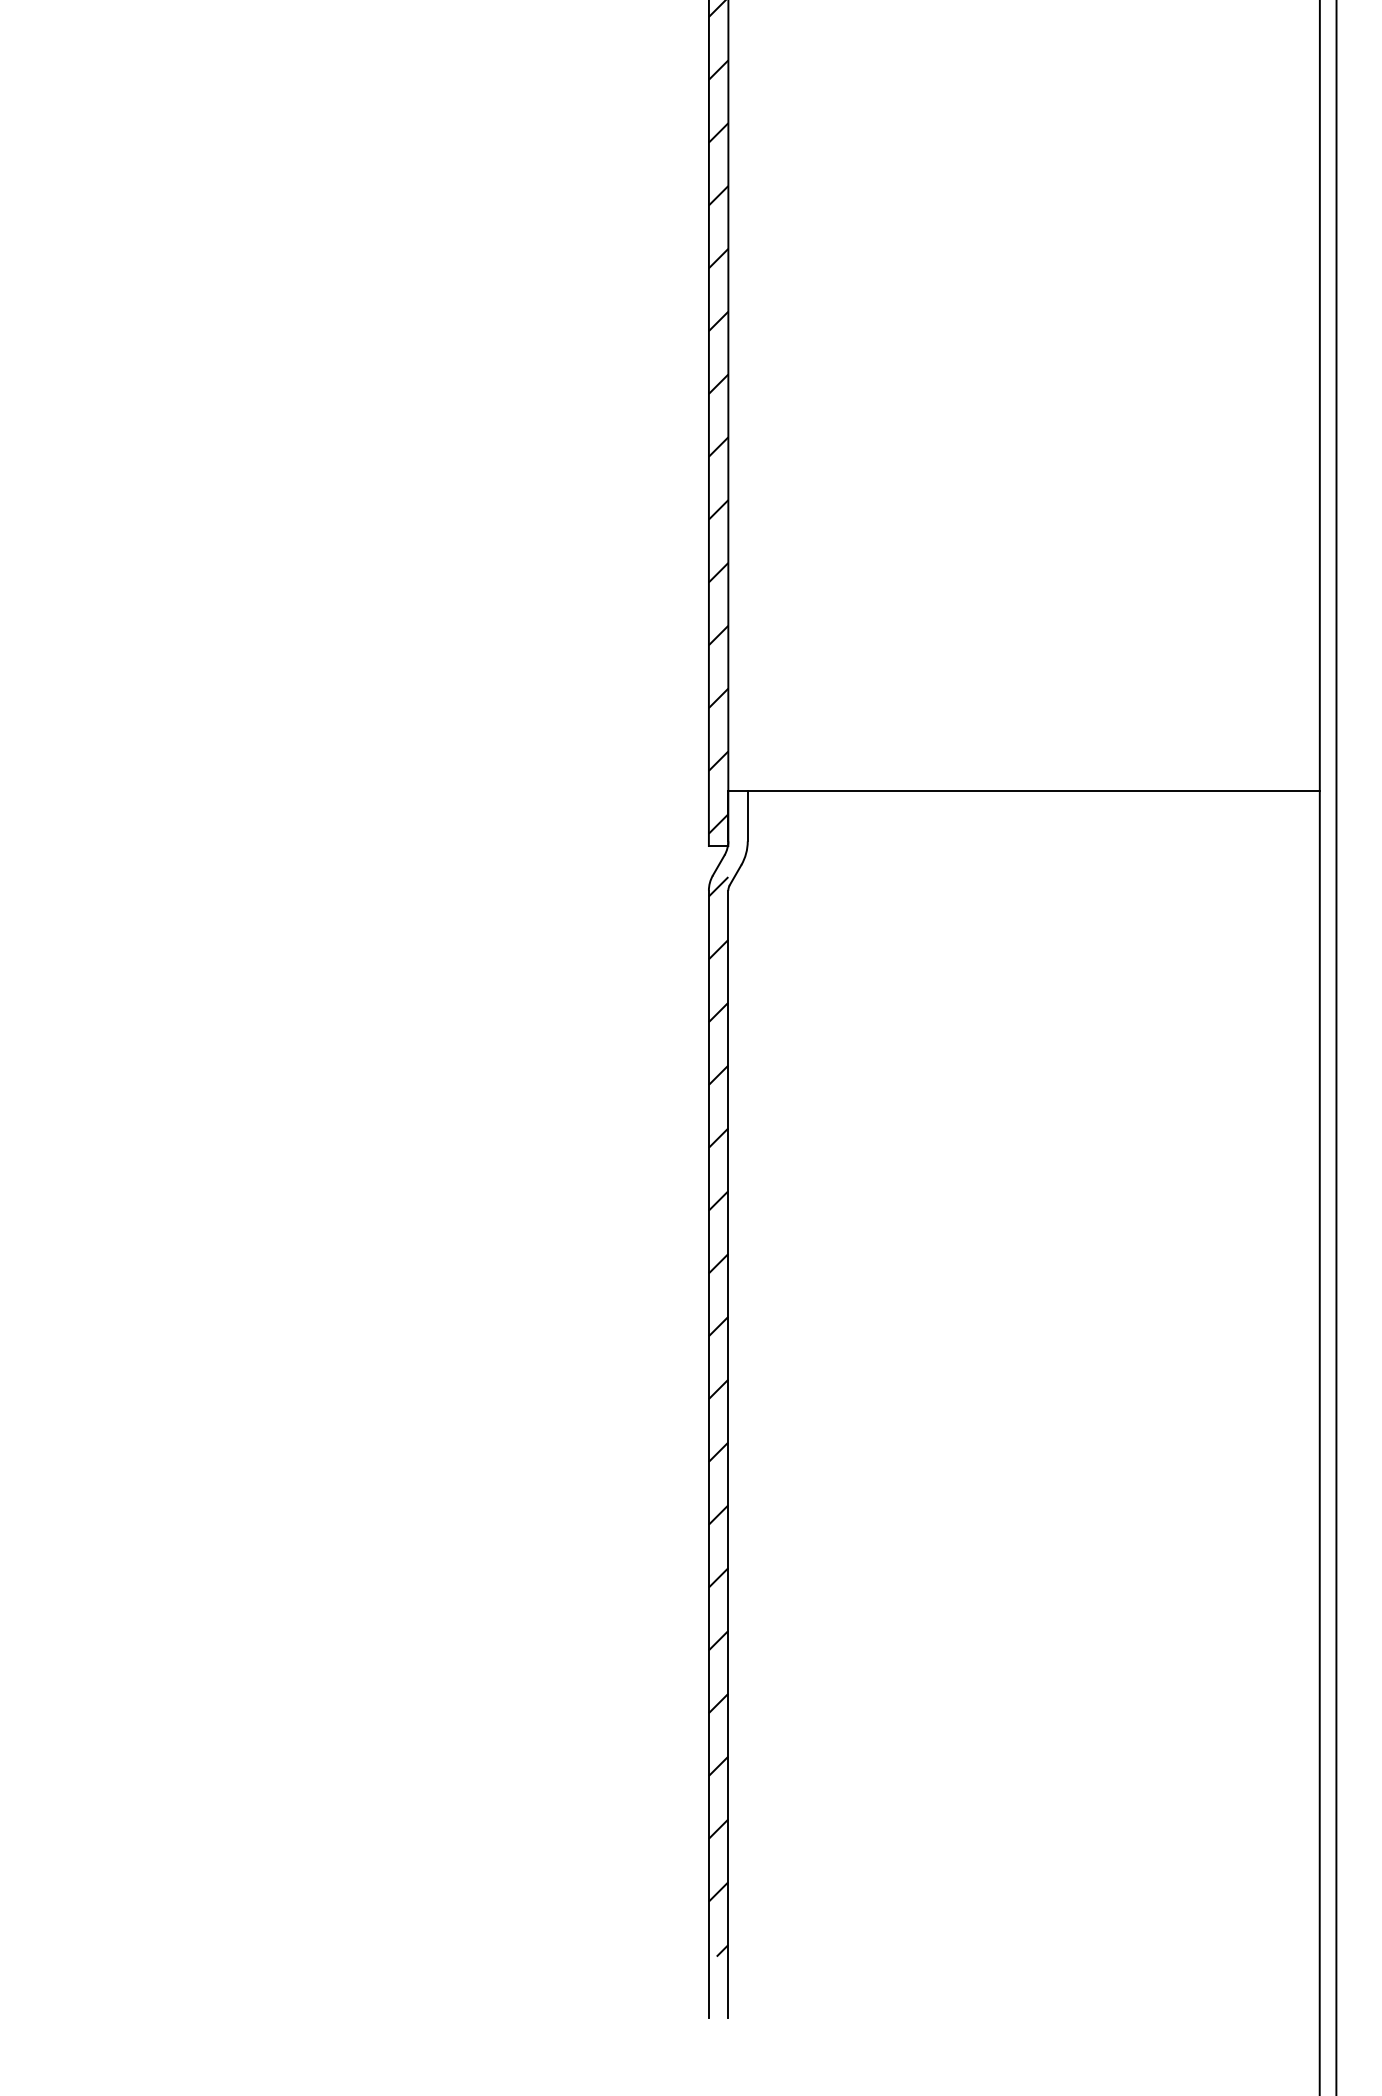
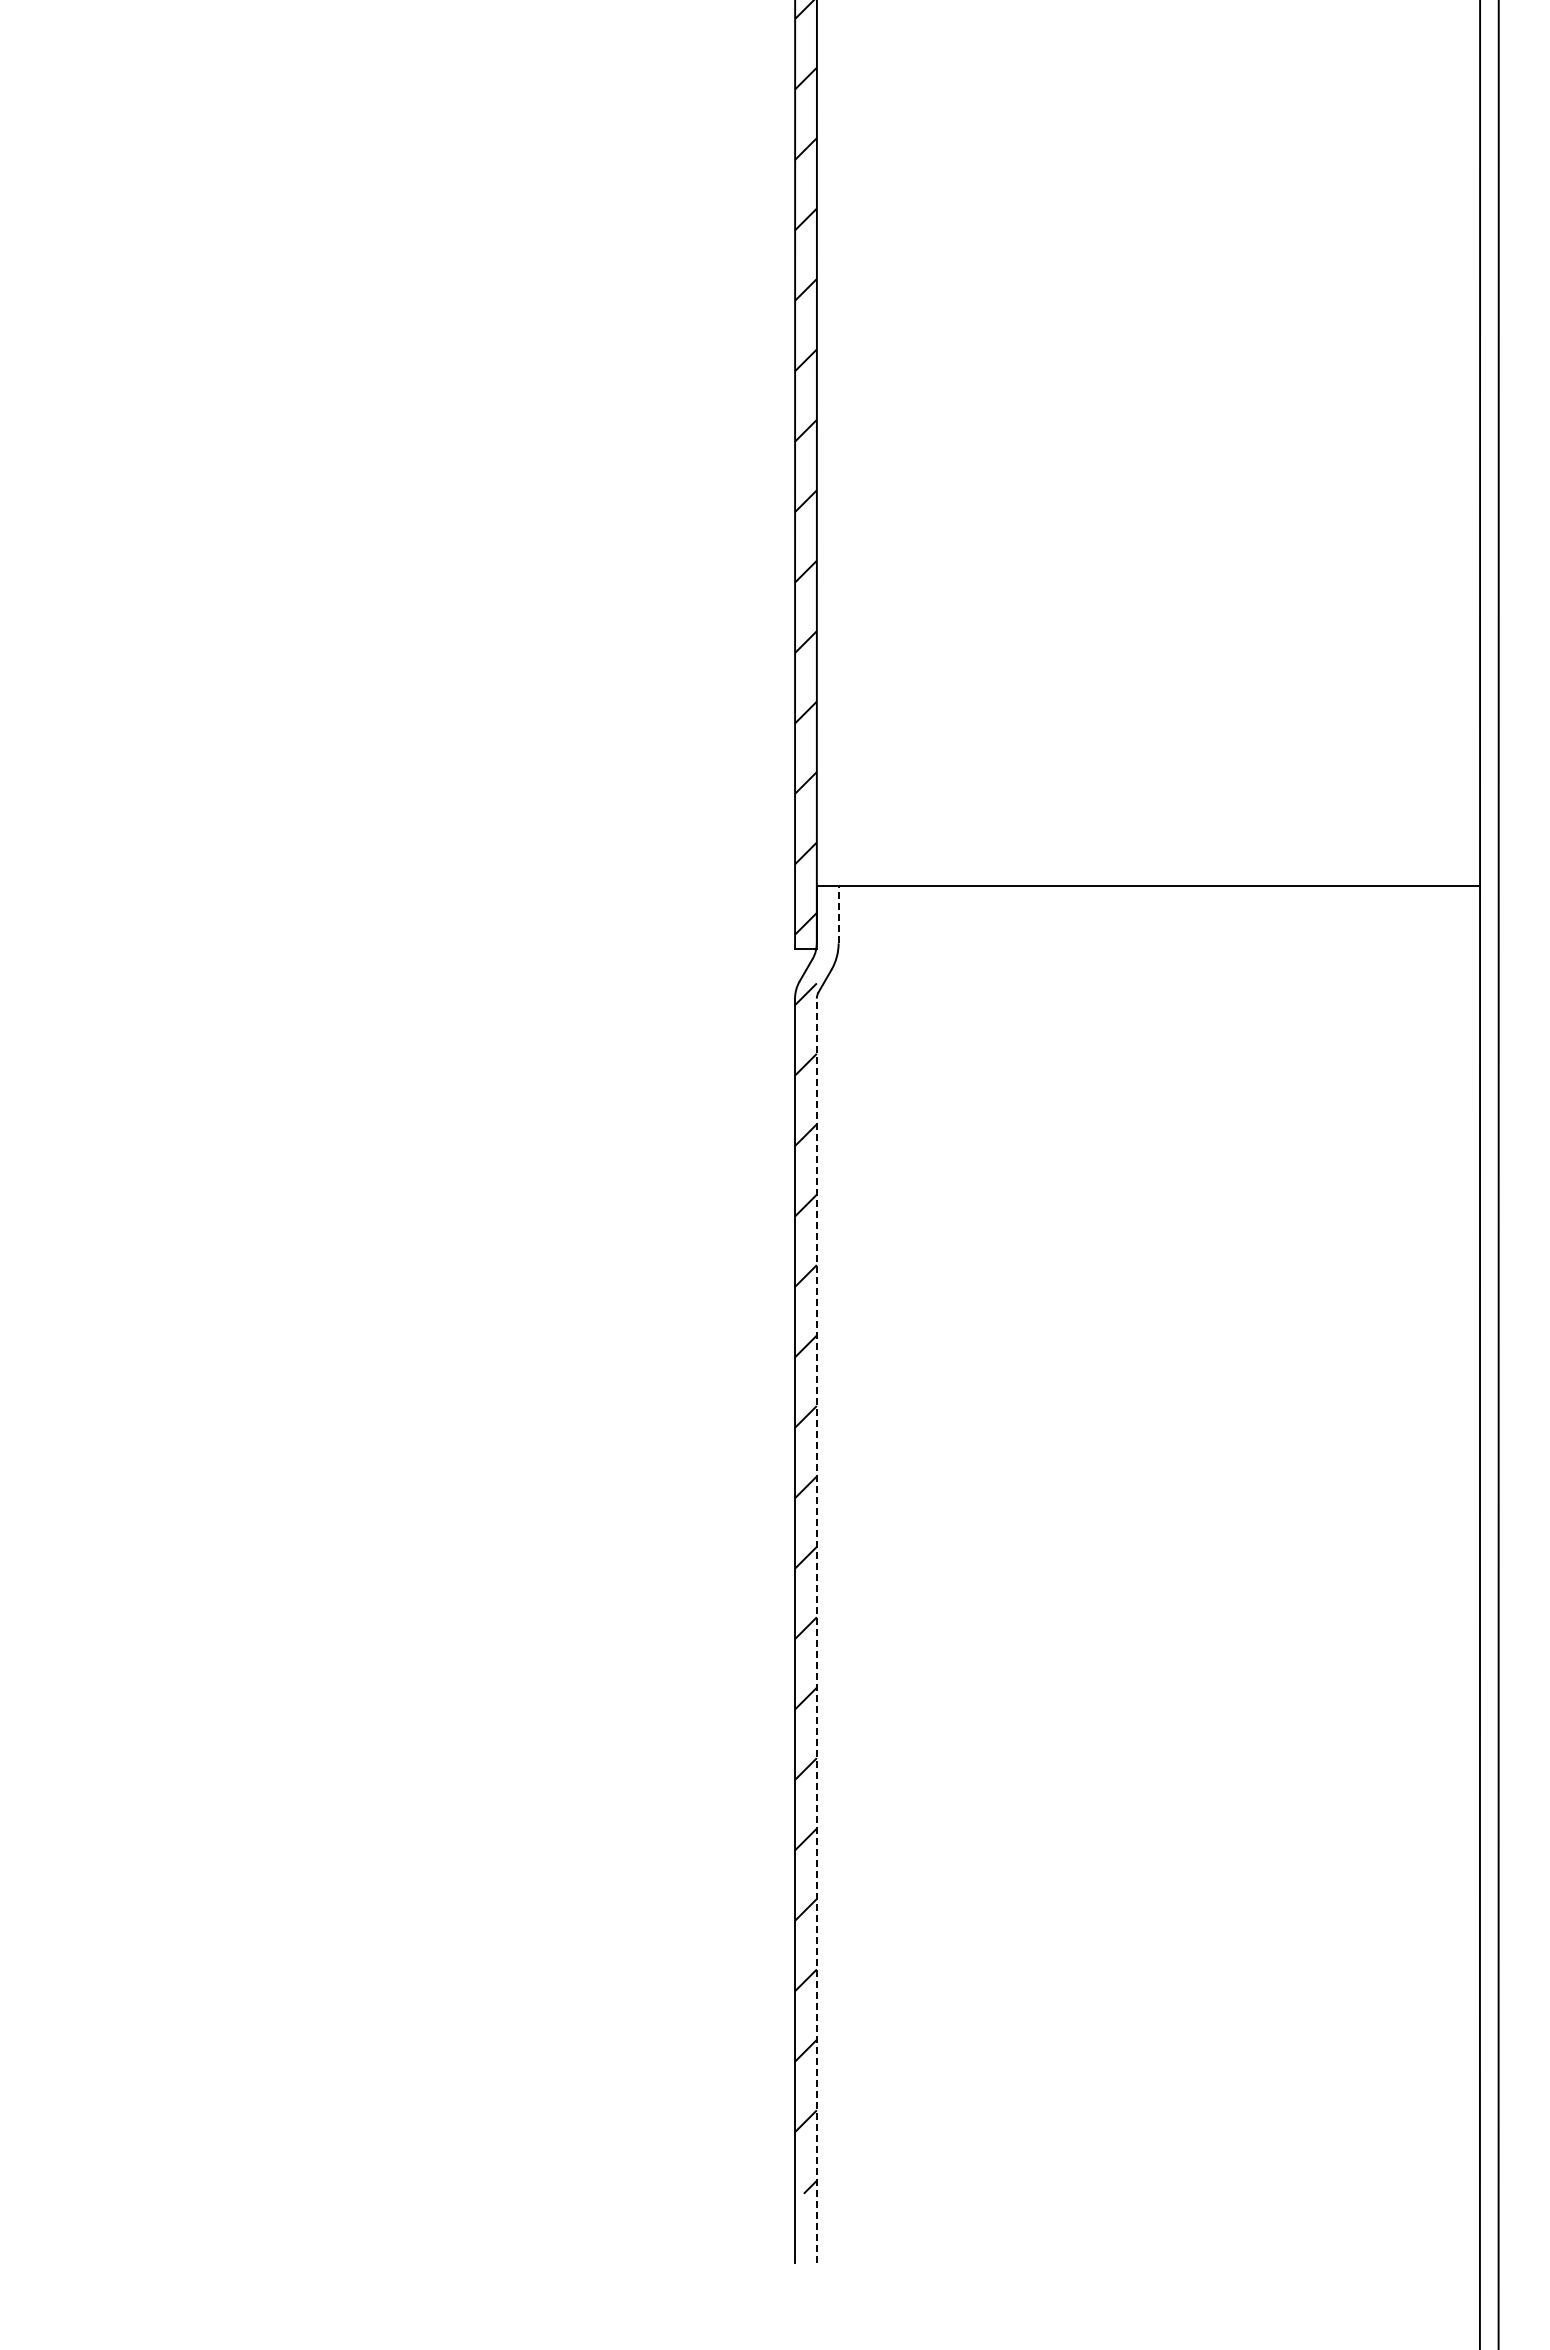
line: (747, 815) -> (838, 914), solid -> dashed
line: (728, 1454) -> (816, 1630), solid -> dashed

